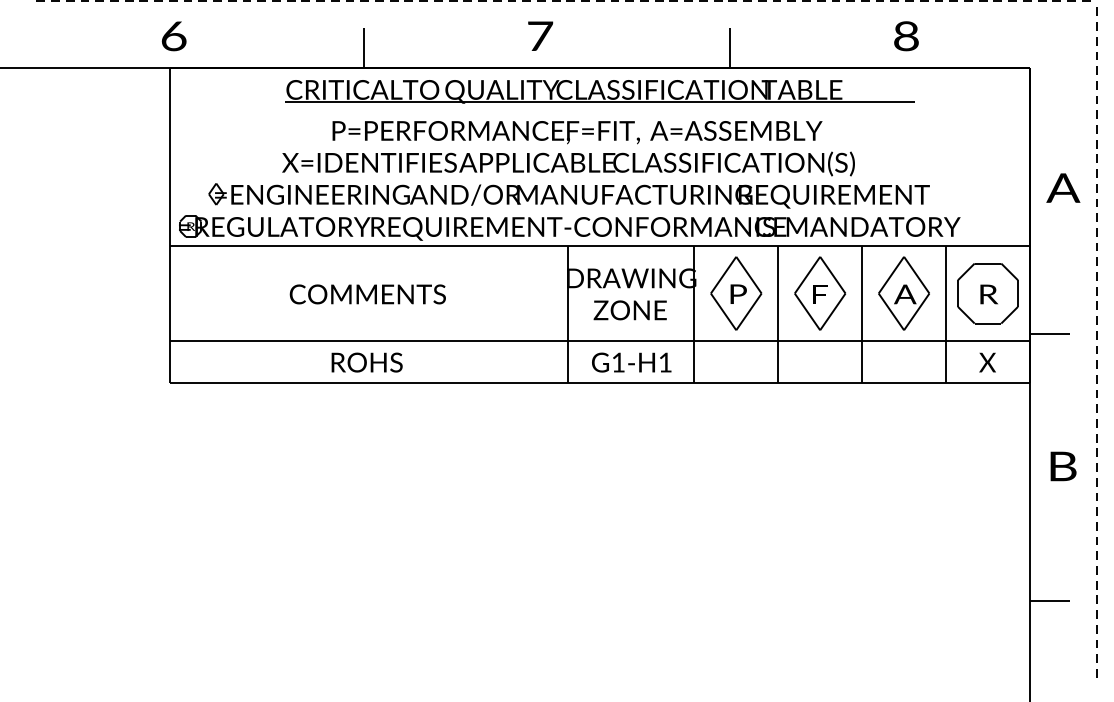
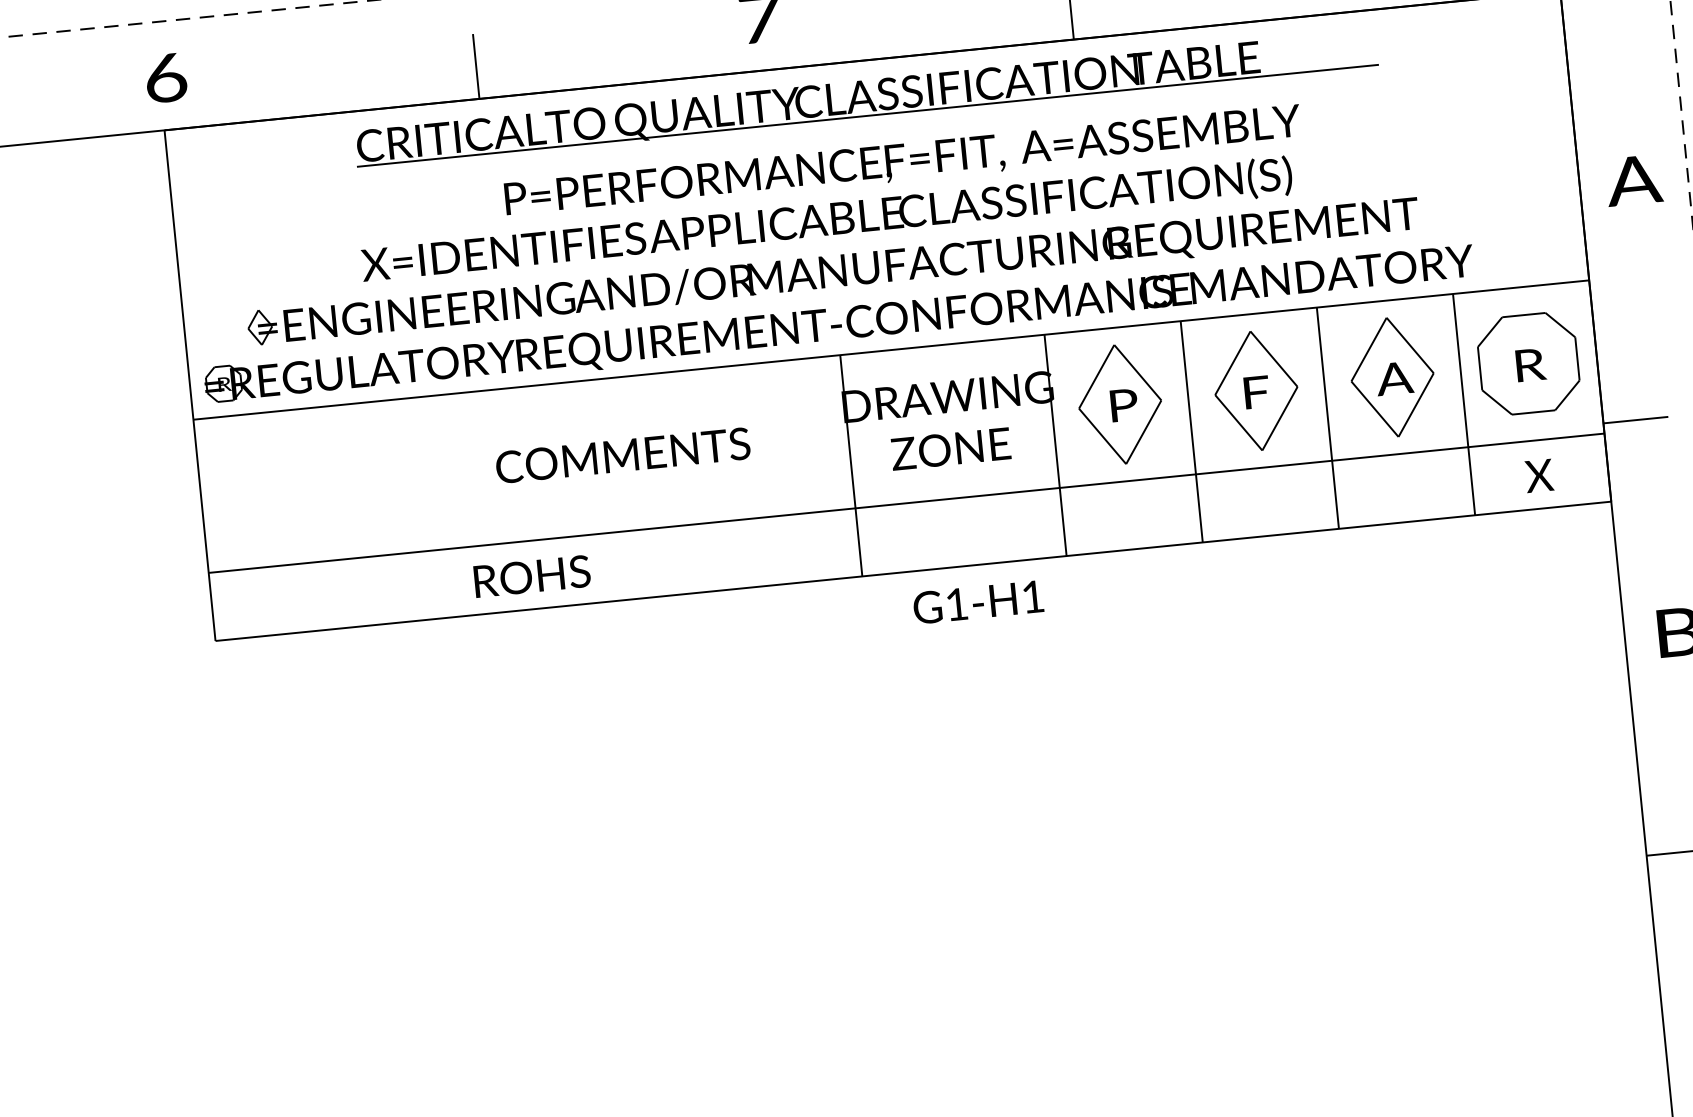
text: (577, 132) -> (902, 162), moved
text: (367, 294) -> (622, 455), moved
text: (631, 362) -> (978, 602), moved

